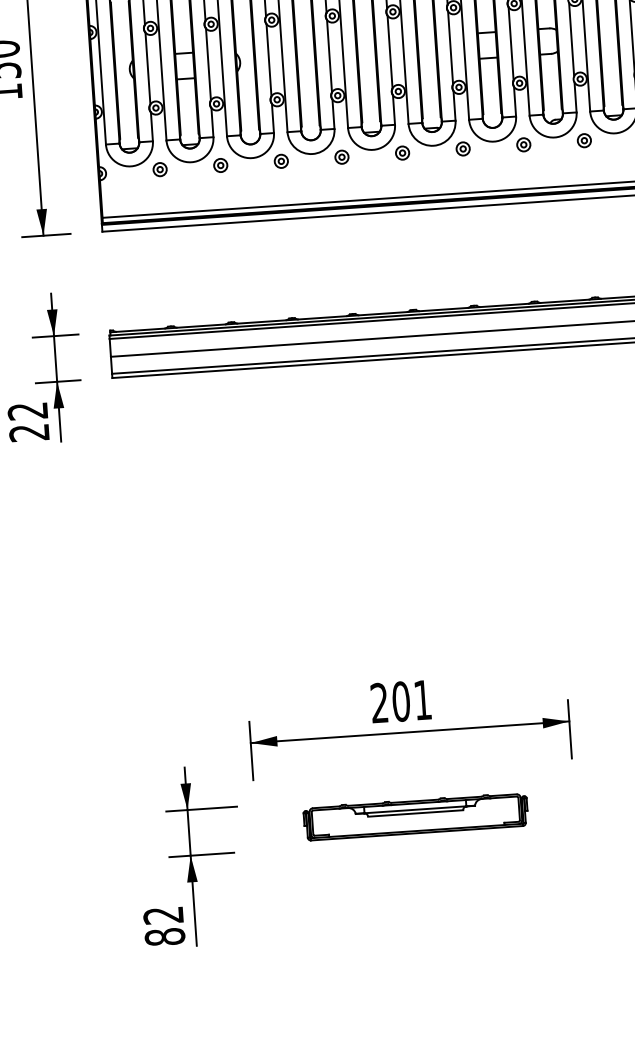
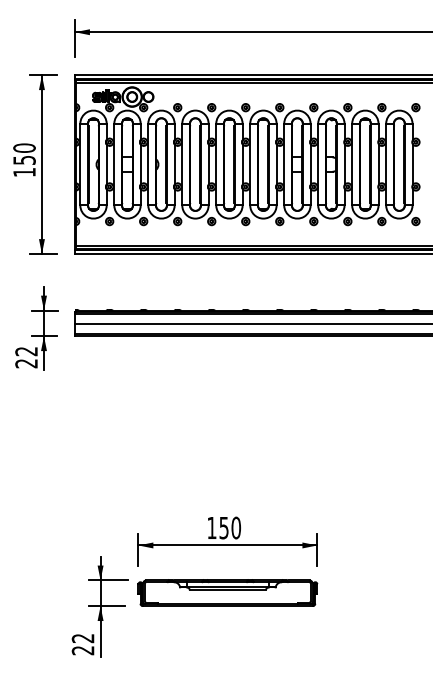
text: (401, 700) -> (224, 527), 201 -> 150
part: (415, 816) -> (227, 592), size x1.43
text: (163, 936) -> (82, 650), 82 -> 22

